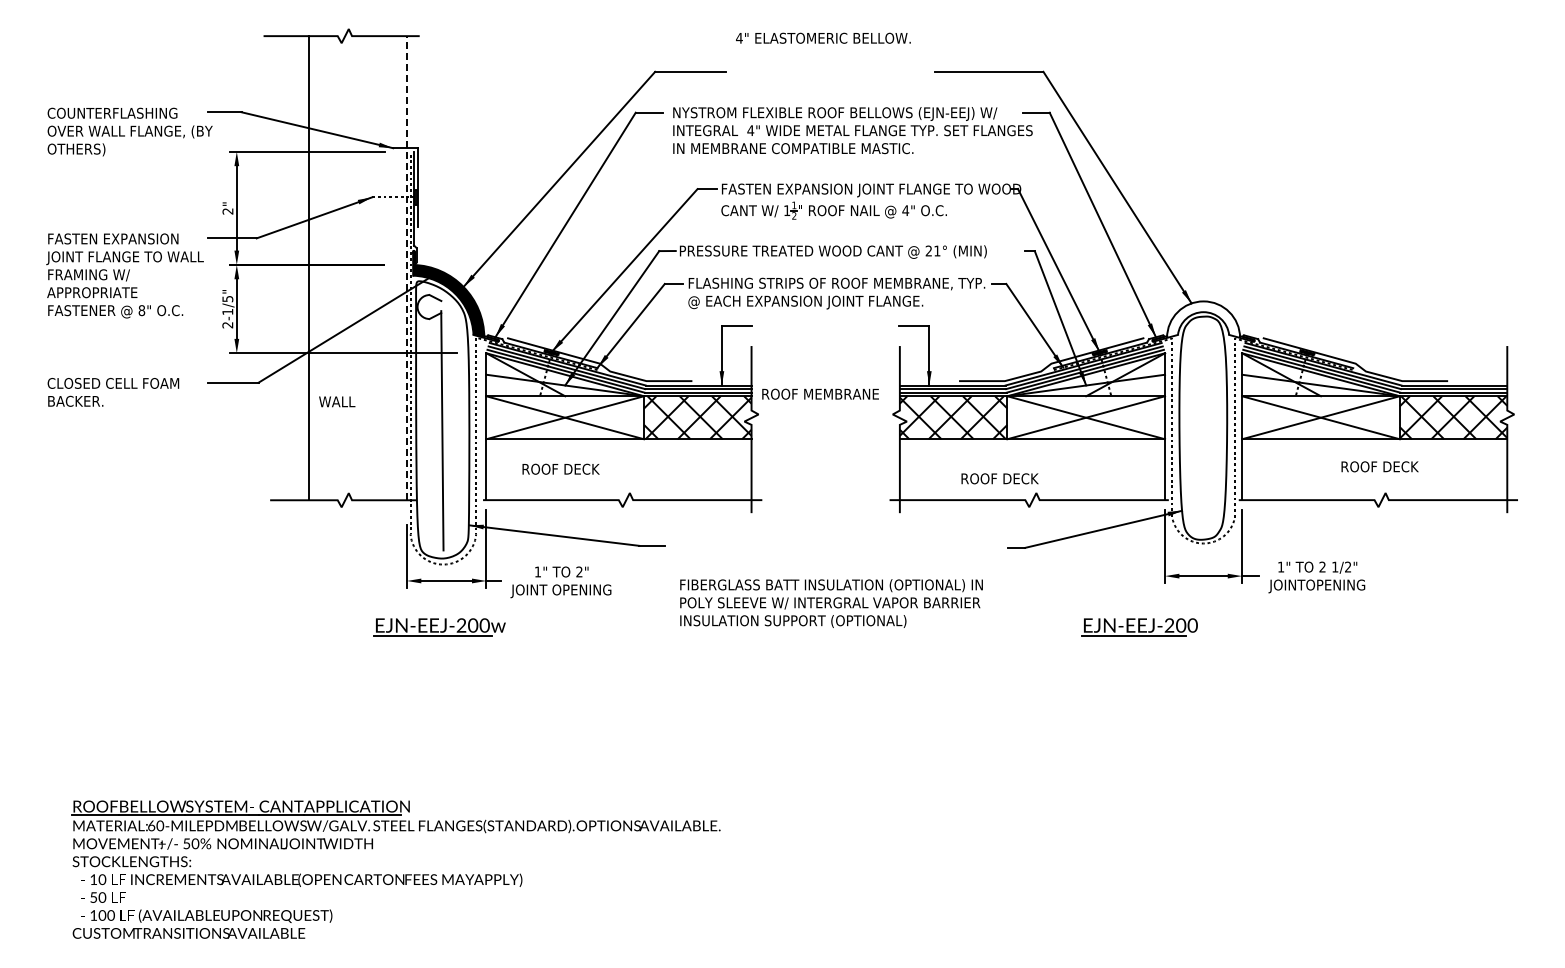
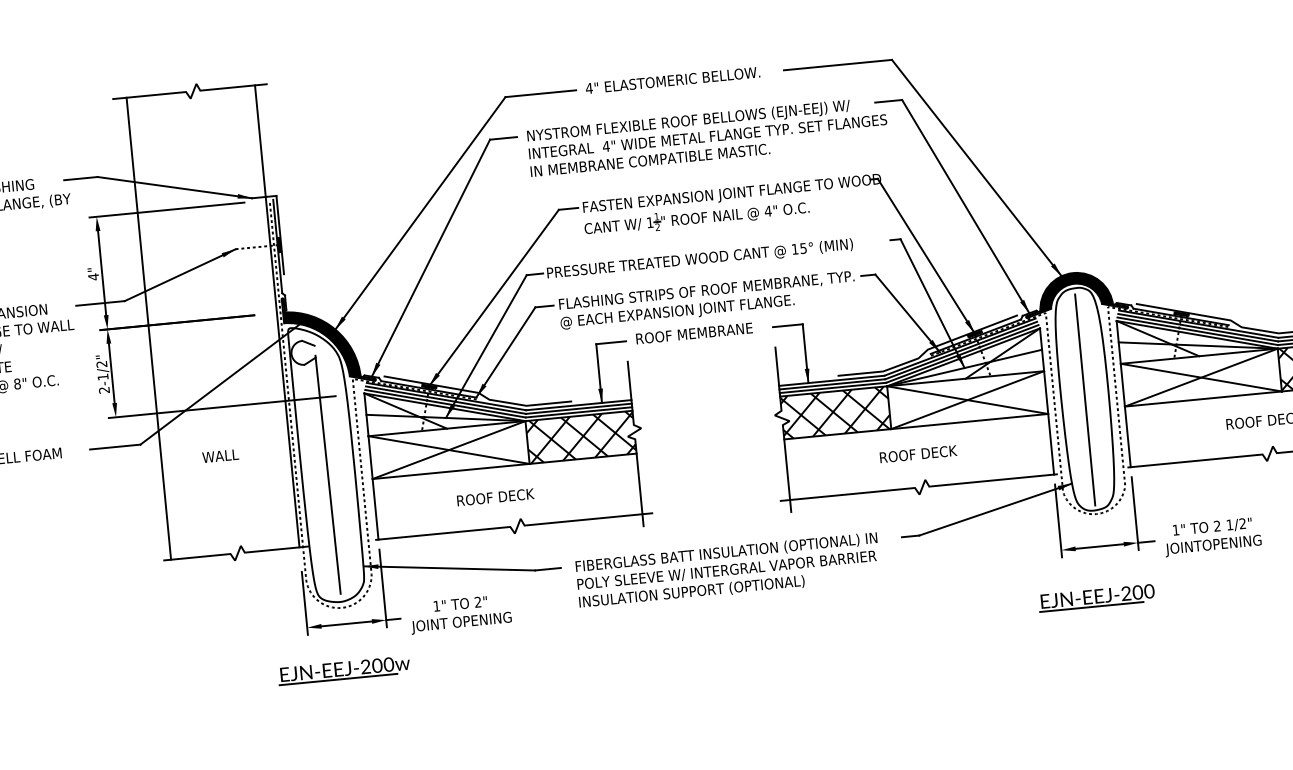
text: (823, 37) -> (672, 79), moved
text: (227, 211) -> (93, 277), 2" -> 4"
text: (932, 250) -> (798, 248), 21° -> 15°
line: (308, 268) -> (148, 329), moved
line: (406, 268) -> (276, 316), dashed -> solid
text: (227, 299) -> (101, 364), 2-1/5" -> 2-1/2"
fill: (1203, 319) -> (1075, 291), added
text: (820, 393) -> (694, 332), moved
line: (1203, 428) -> (1085, 399), added
text: (560, 468) -> (495, 496), moved
text: (999, 478) -> (917, 453), moved
text: (831, 603) -> (728, 570), moved
part: (1139, 627) -> (1096, 598), moved

